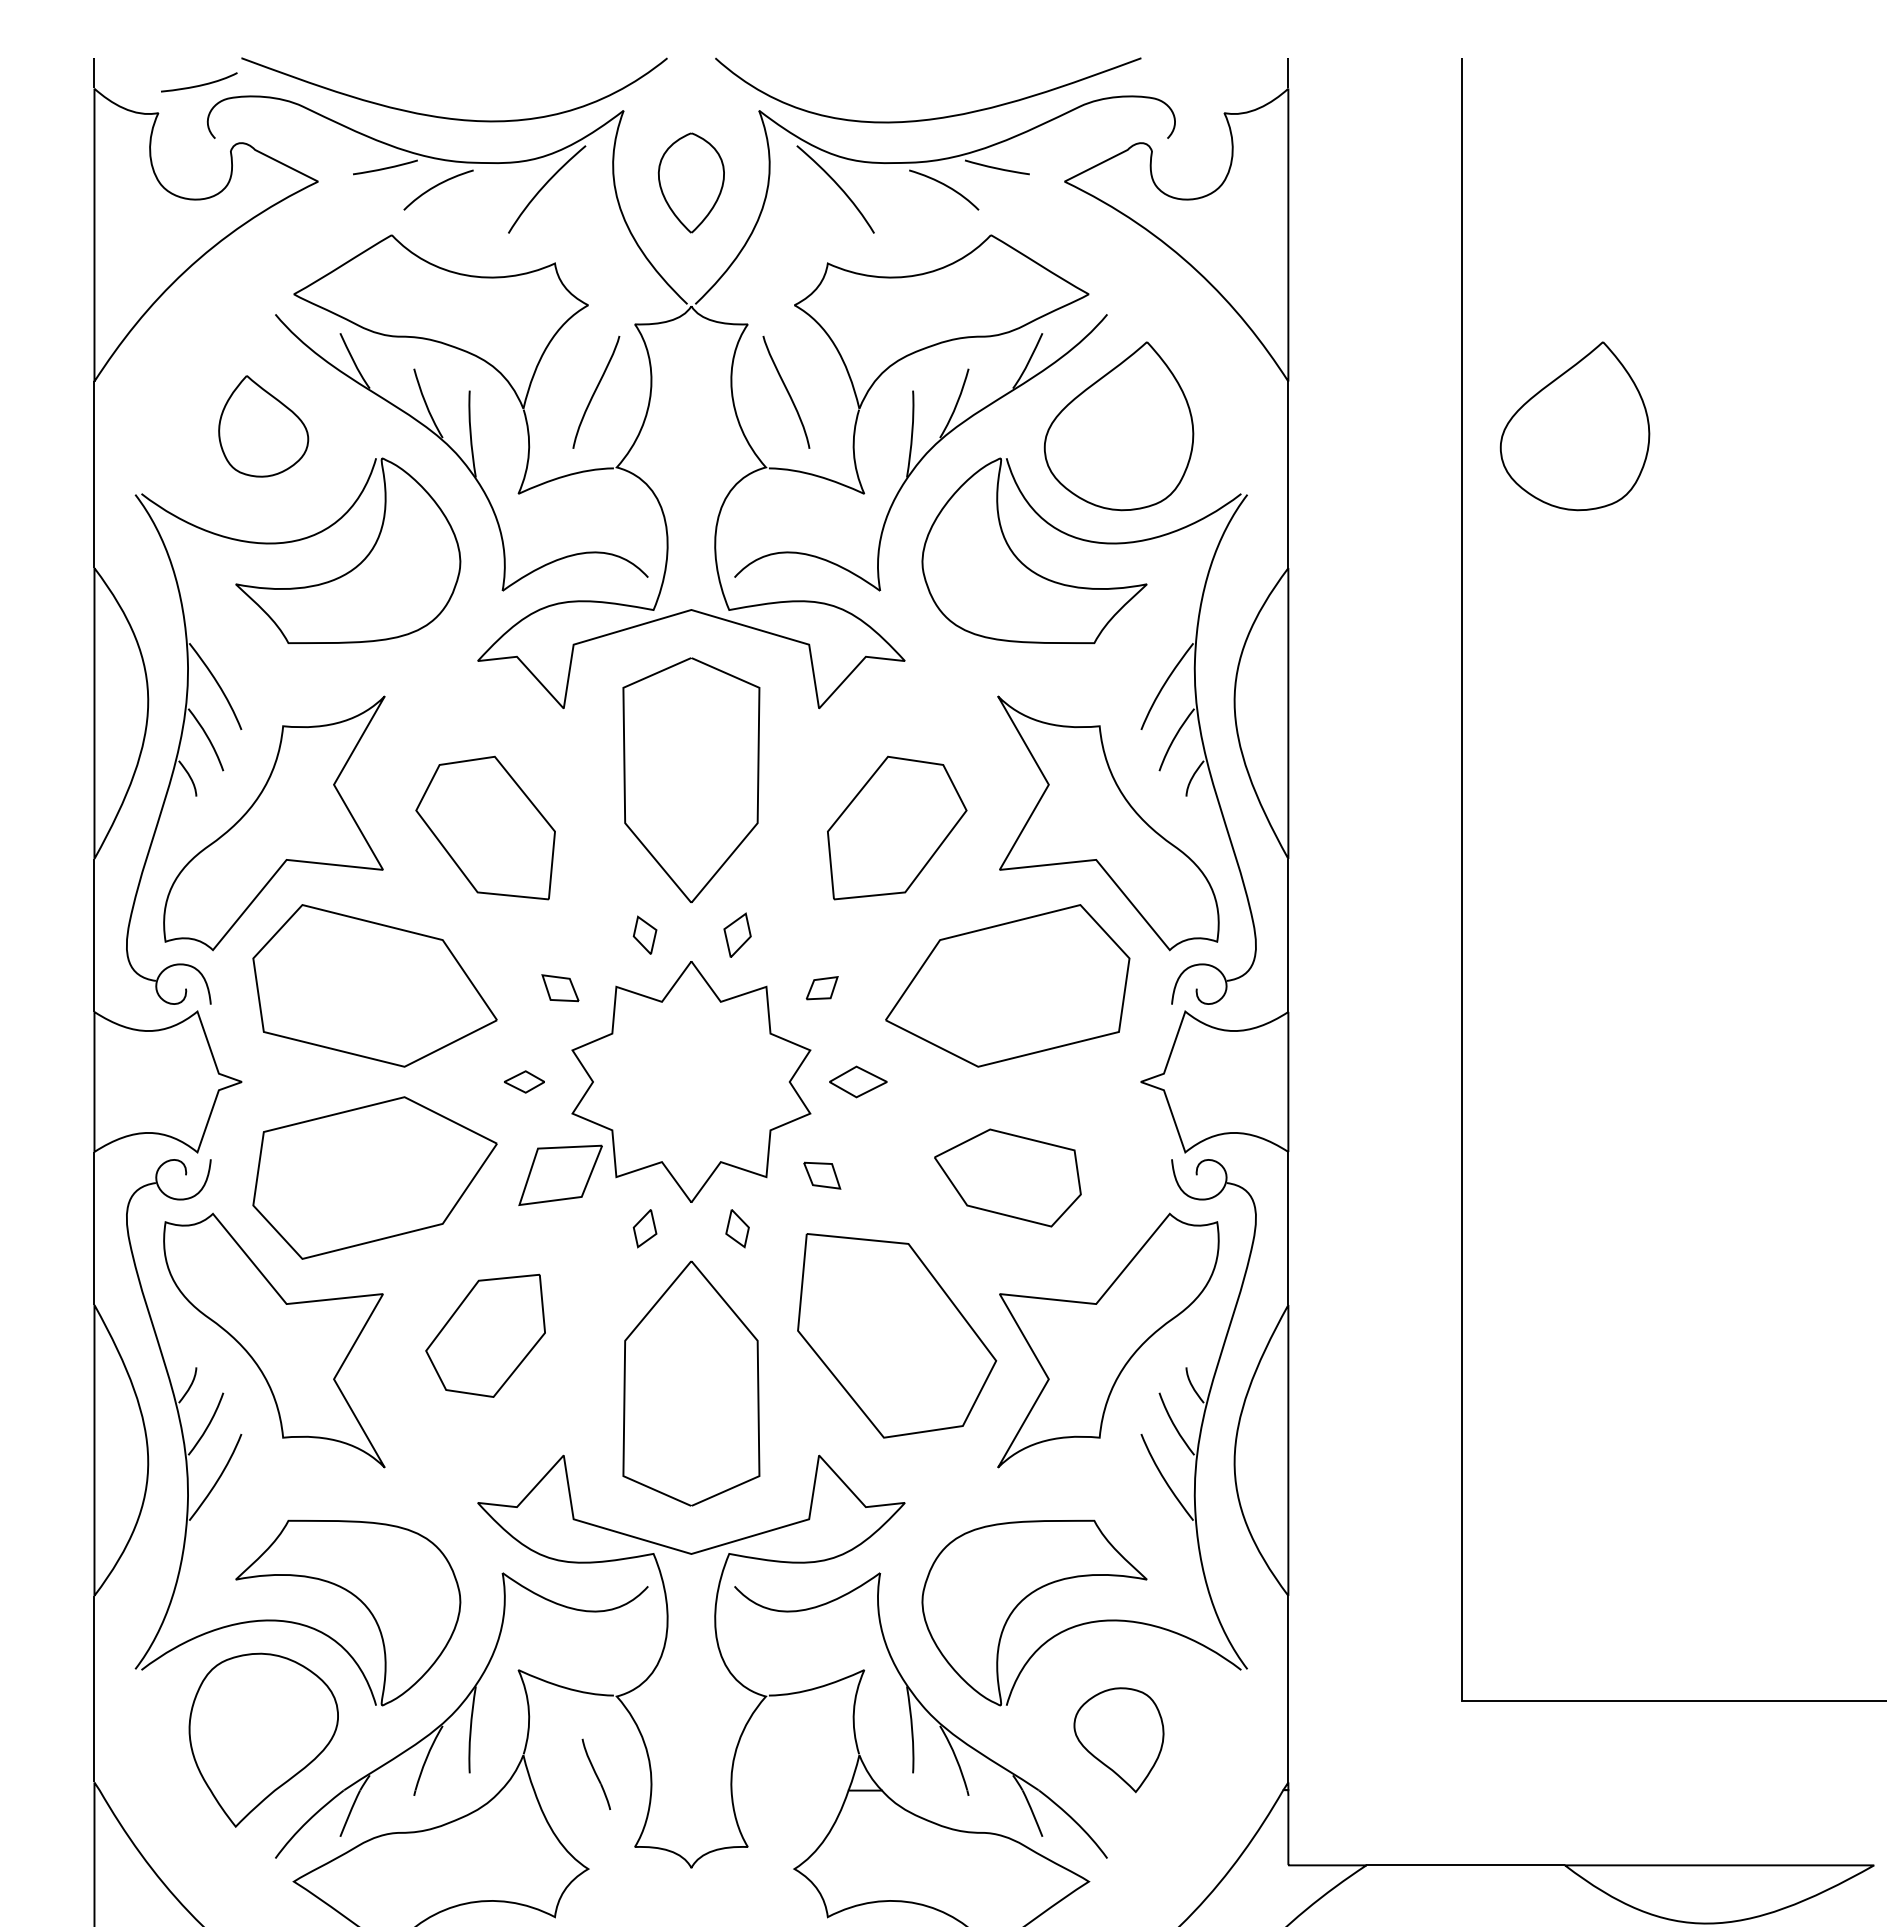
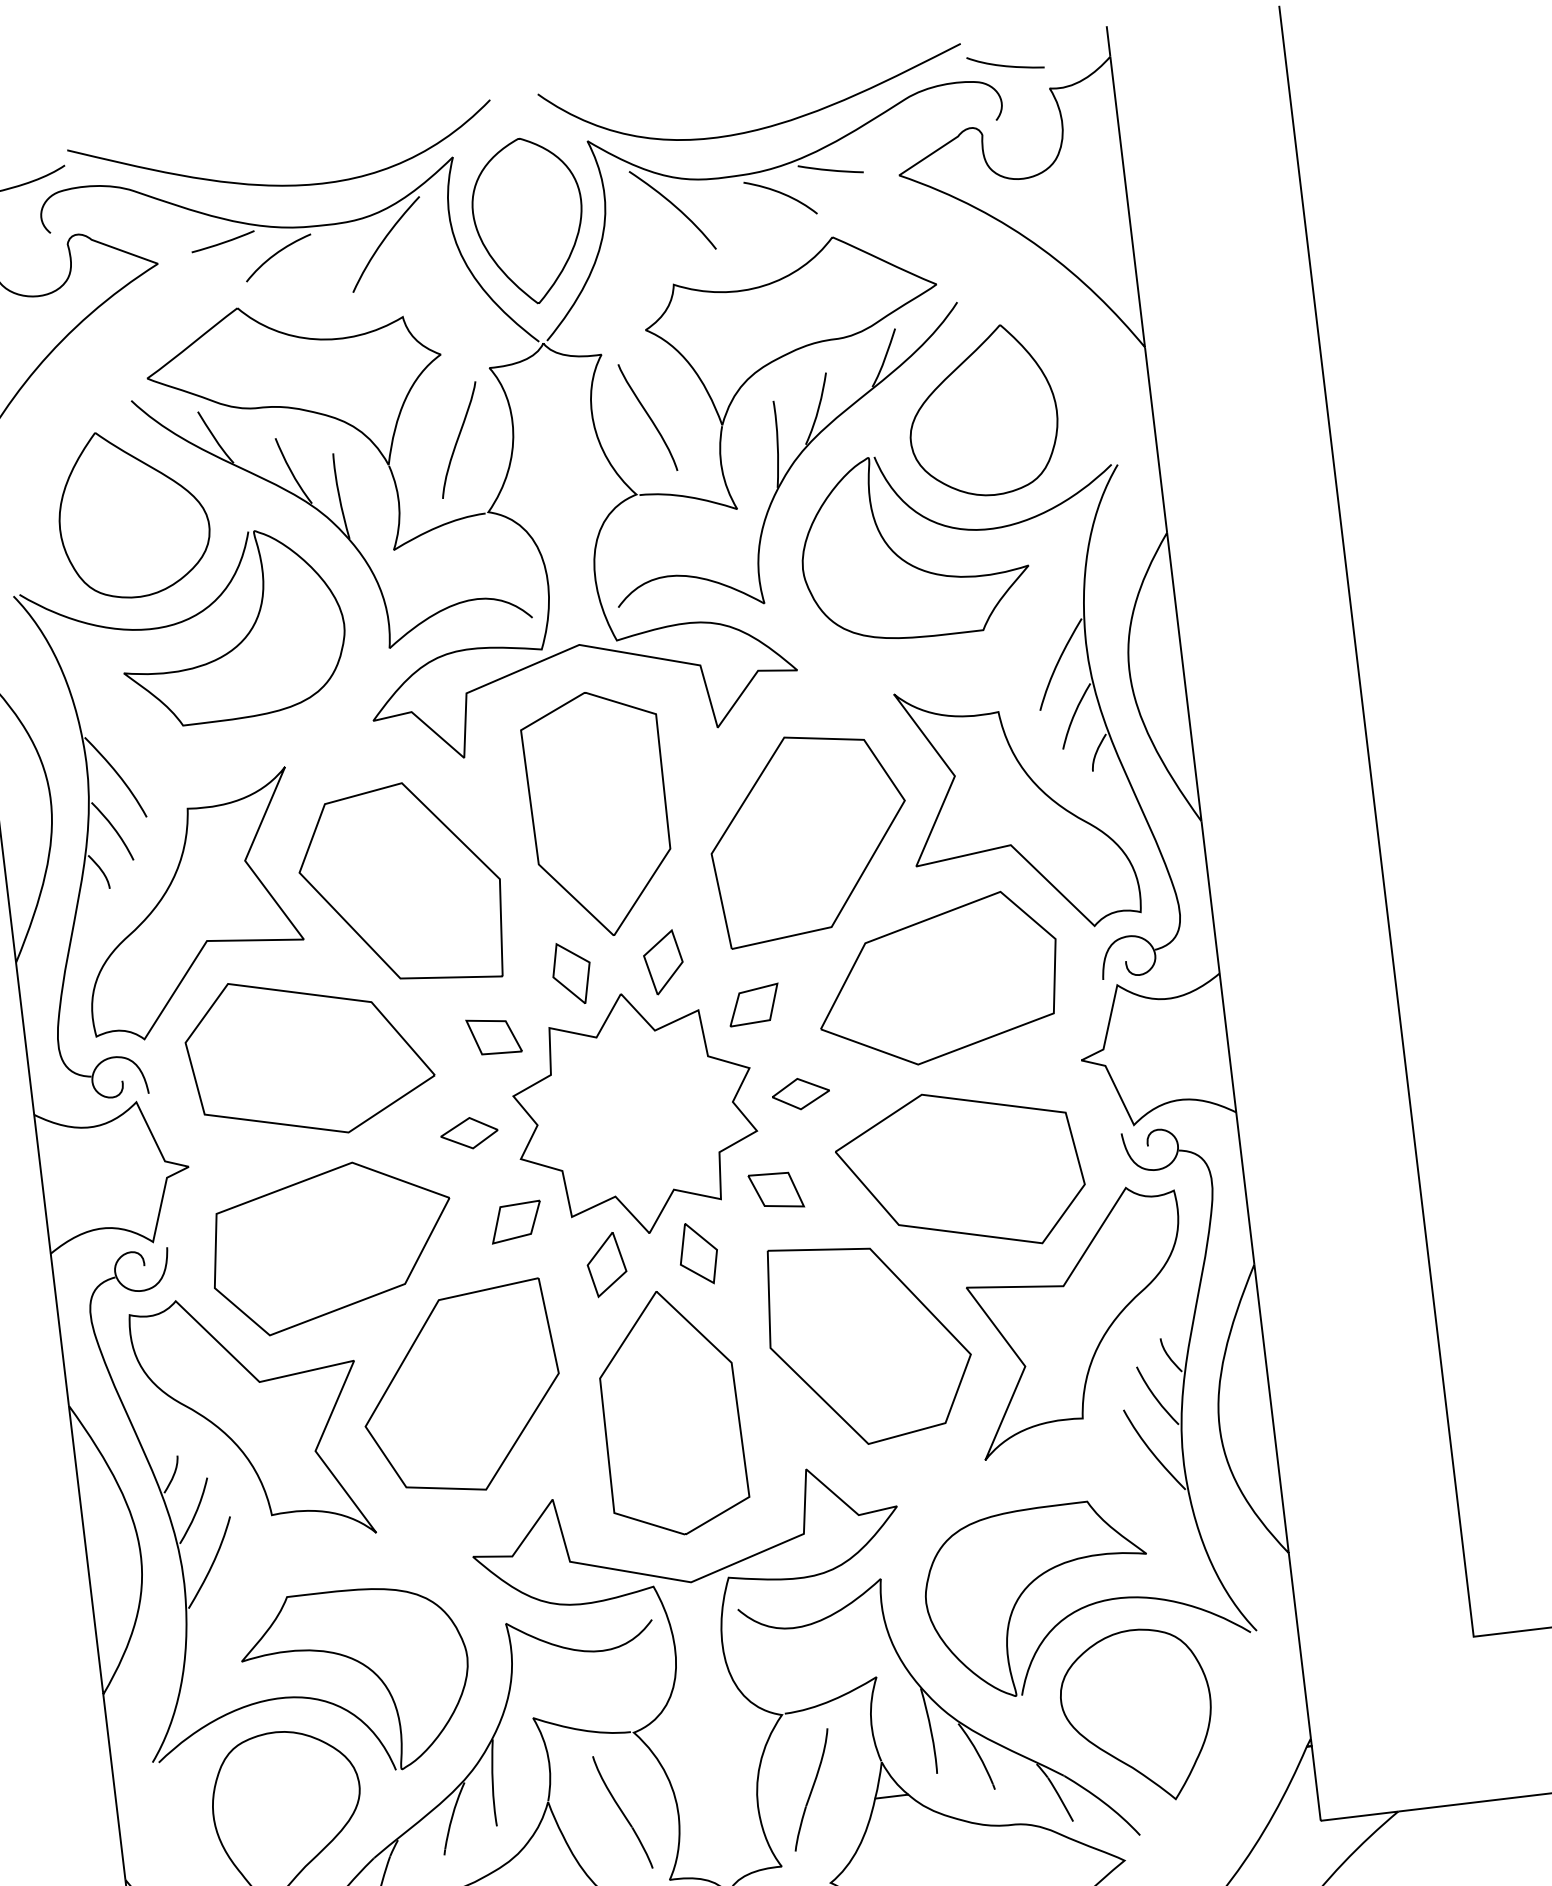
curve: (1183, 84) -> (1005, 64), added
part: (691, 182) -> (528, 220), size x1.67
part: (263, 426) -> (132, 513), size x1.67
part: (1574, 426) -> (1434, 358), removed
part: (485, 827) -> (400, 885), size x1.43
part: (897, 827) -> (809, 836), size x1.43
part: (644, 935) -> (571, 973), size x1.67
part: (737, 935) -> (663, 962), size x1.43
part: (560, 987) -> (494, 1035), size x1.43
part: (821, 987) -> (753, 1004), size x1.67
part: (524, 1081) -> (469, 1132), size x1.43
part: (560, 1175) -> (516, 1221), size x0.62
part: (821, 1175) -> (775, 1191), size x1.43
part: (1007, 1177) -> (960, 1171), size x1.67
part: (644, 1228) -> (605, 1264), size x1.67
part: (737, 1228) -> (698, 1253), size x1.67
part: (485, 1335) -> (460, 1389), size x1.67
part: (1118, 1739) -> (1137, 1715), size x1.67
part: (596, 1774) -> (622, 1812), size x1.67
part: (786, 1774) -> (811, 1790), added

